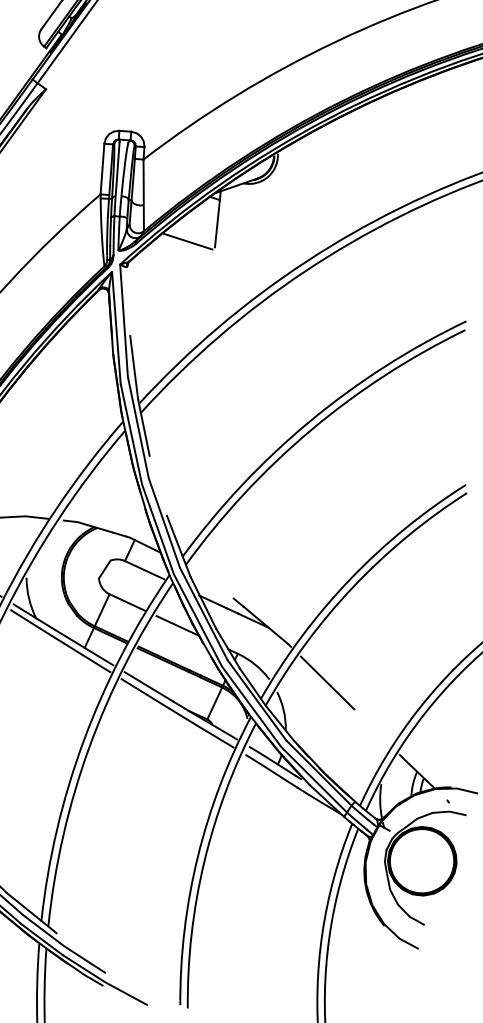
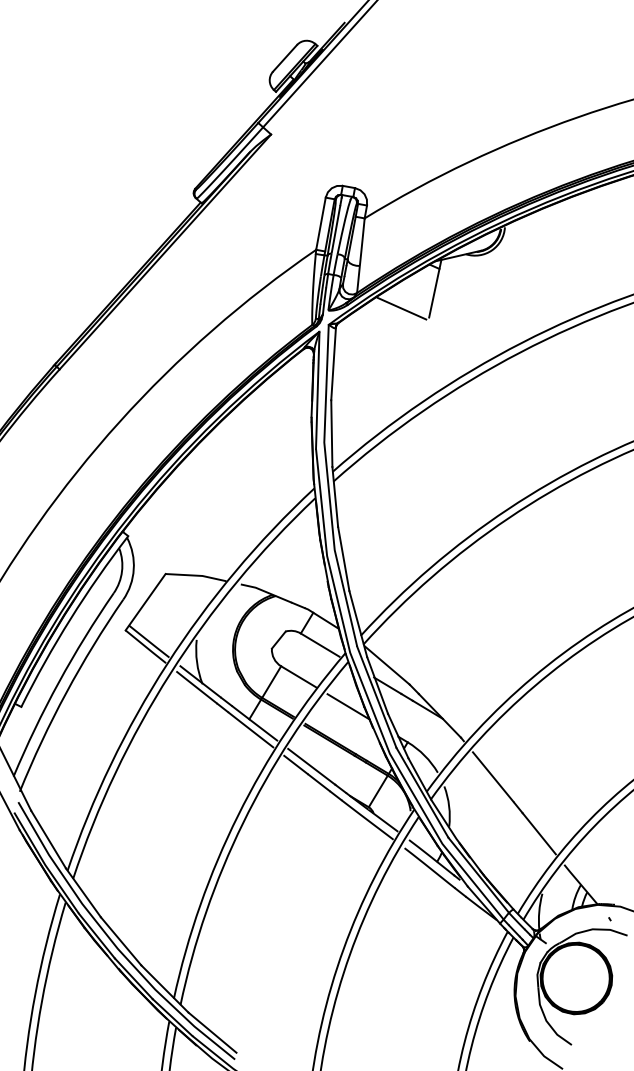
line: (128, 300) -> (333, 363), added
line: (157, 485) -> (343, 558), added
line: (210, 582) -> (387, 665), added
line: (371, 727) -> (538, 833), added
line: (81, 949) -> (212, 1032), added

